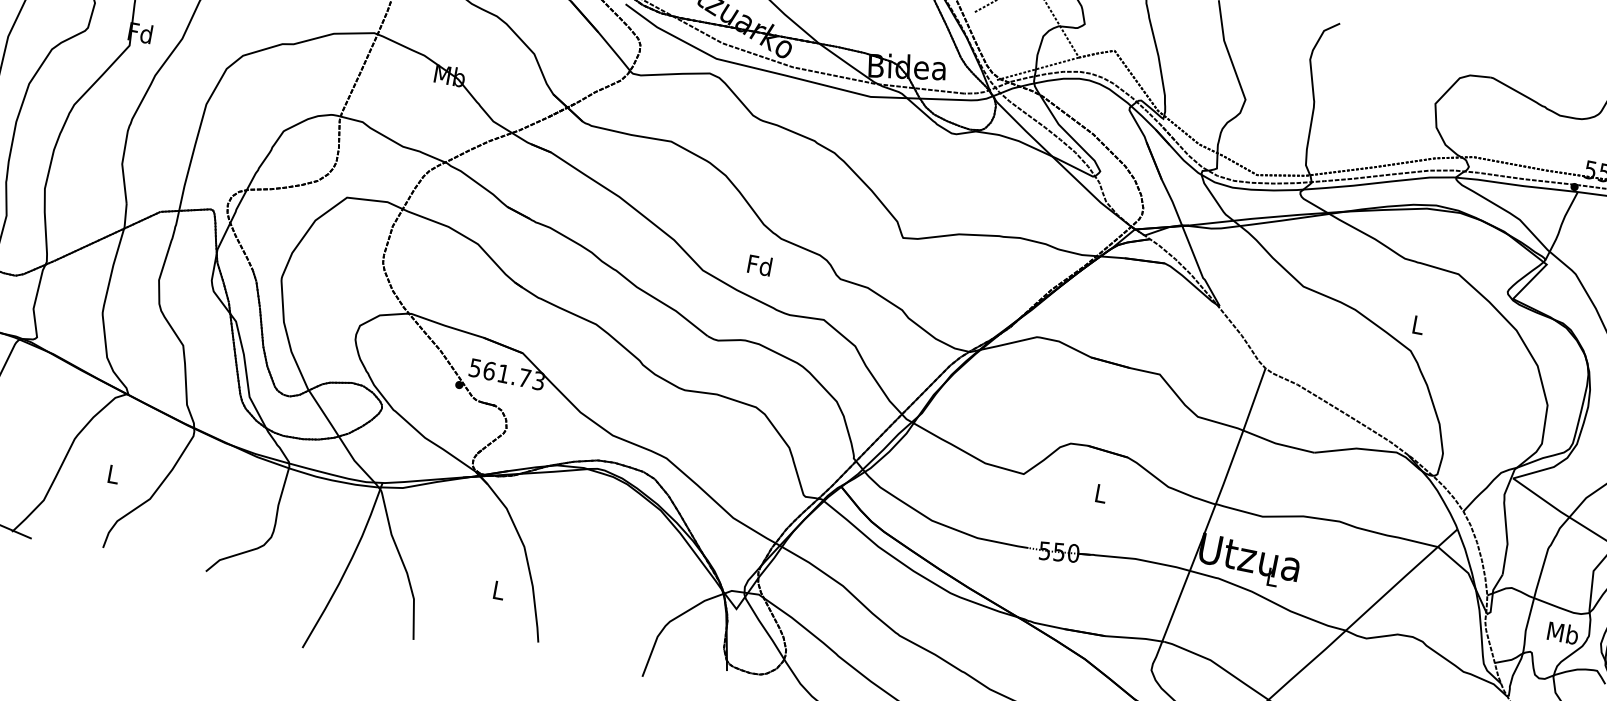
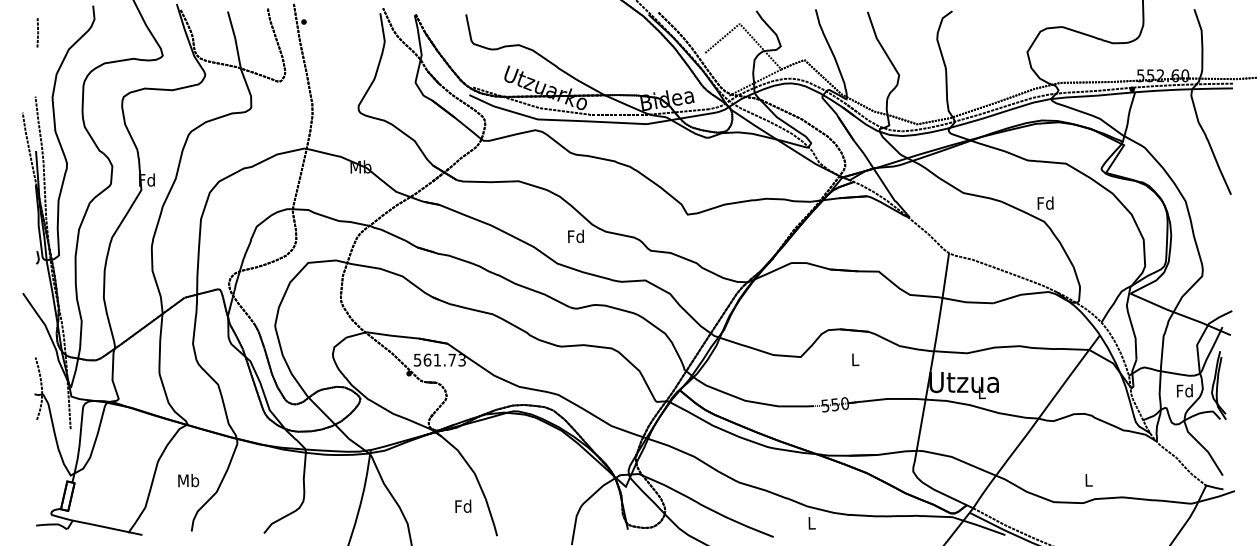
text: (759, 263) -> (575, 235), moved
text: (1417, 323) -> (1045, 202), L -> Fd
text: (113, 474) -> (188, 480), L -> Mb
text: (499, 589) -> (463, 505), L -> Fd
text: (1562, 632) -> (1184, 390), Mb -> Fd

